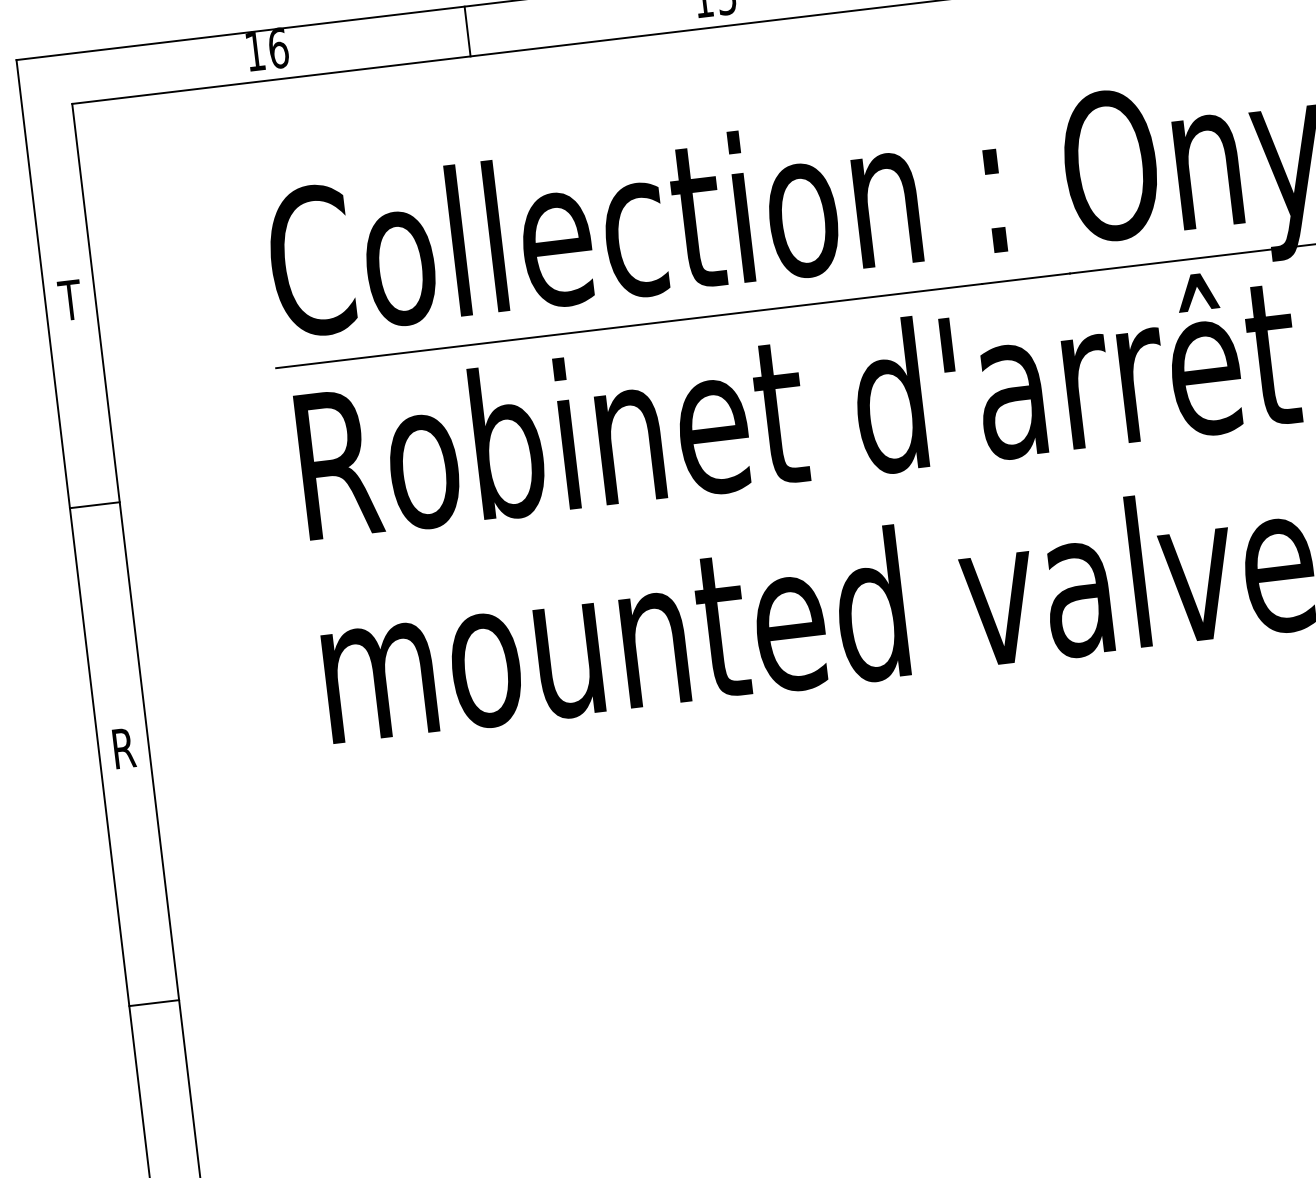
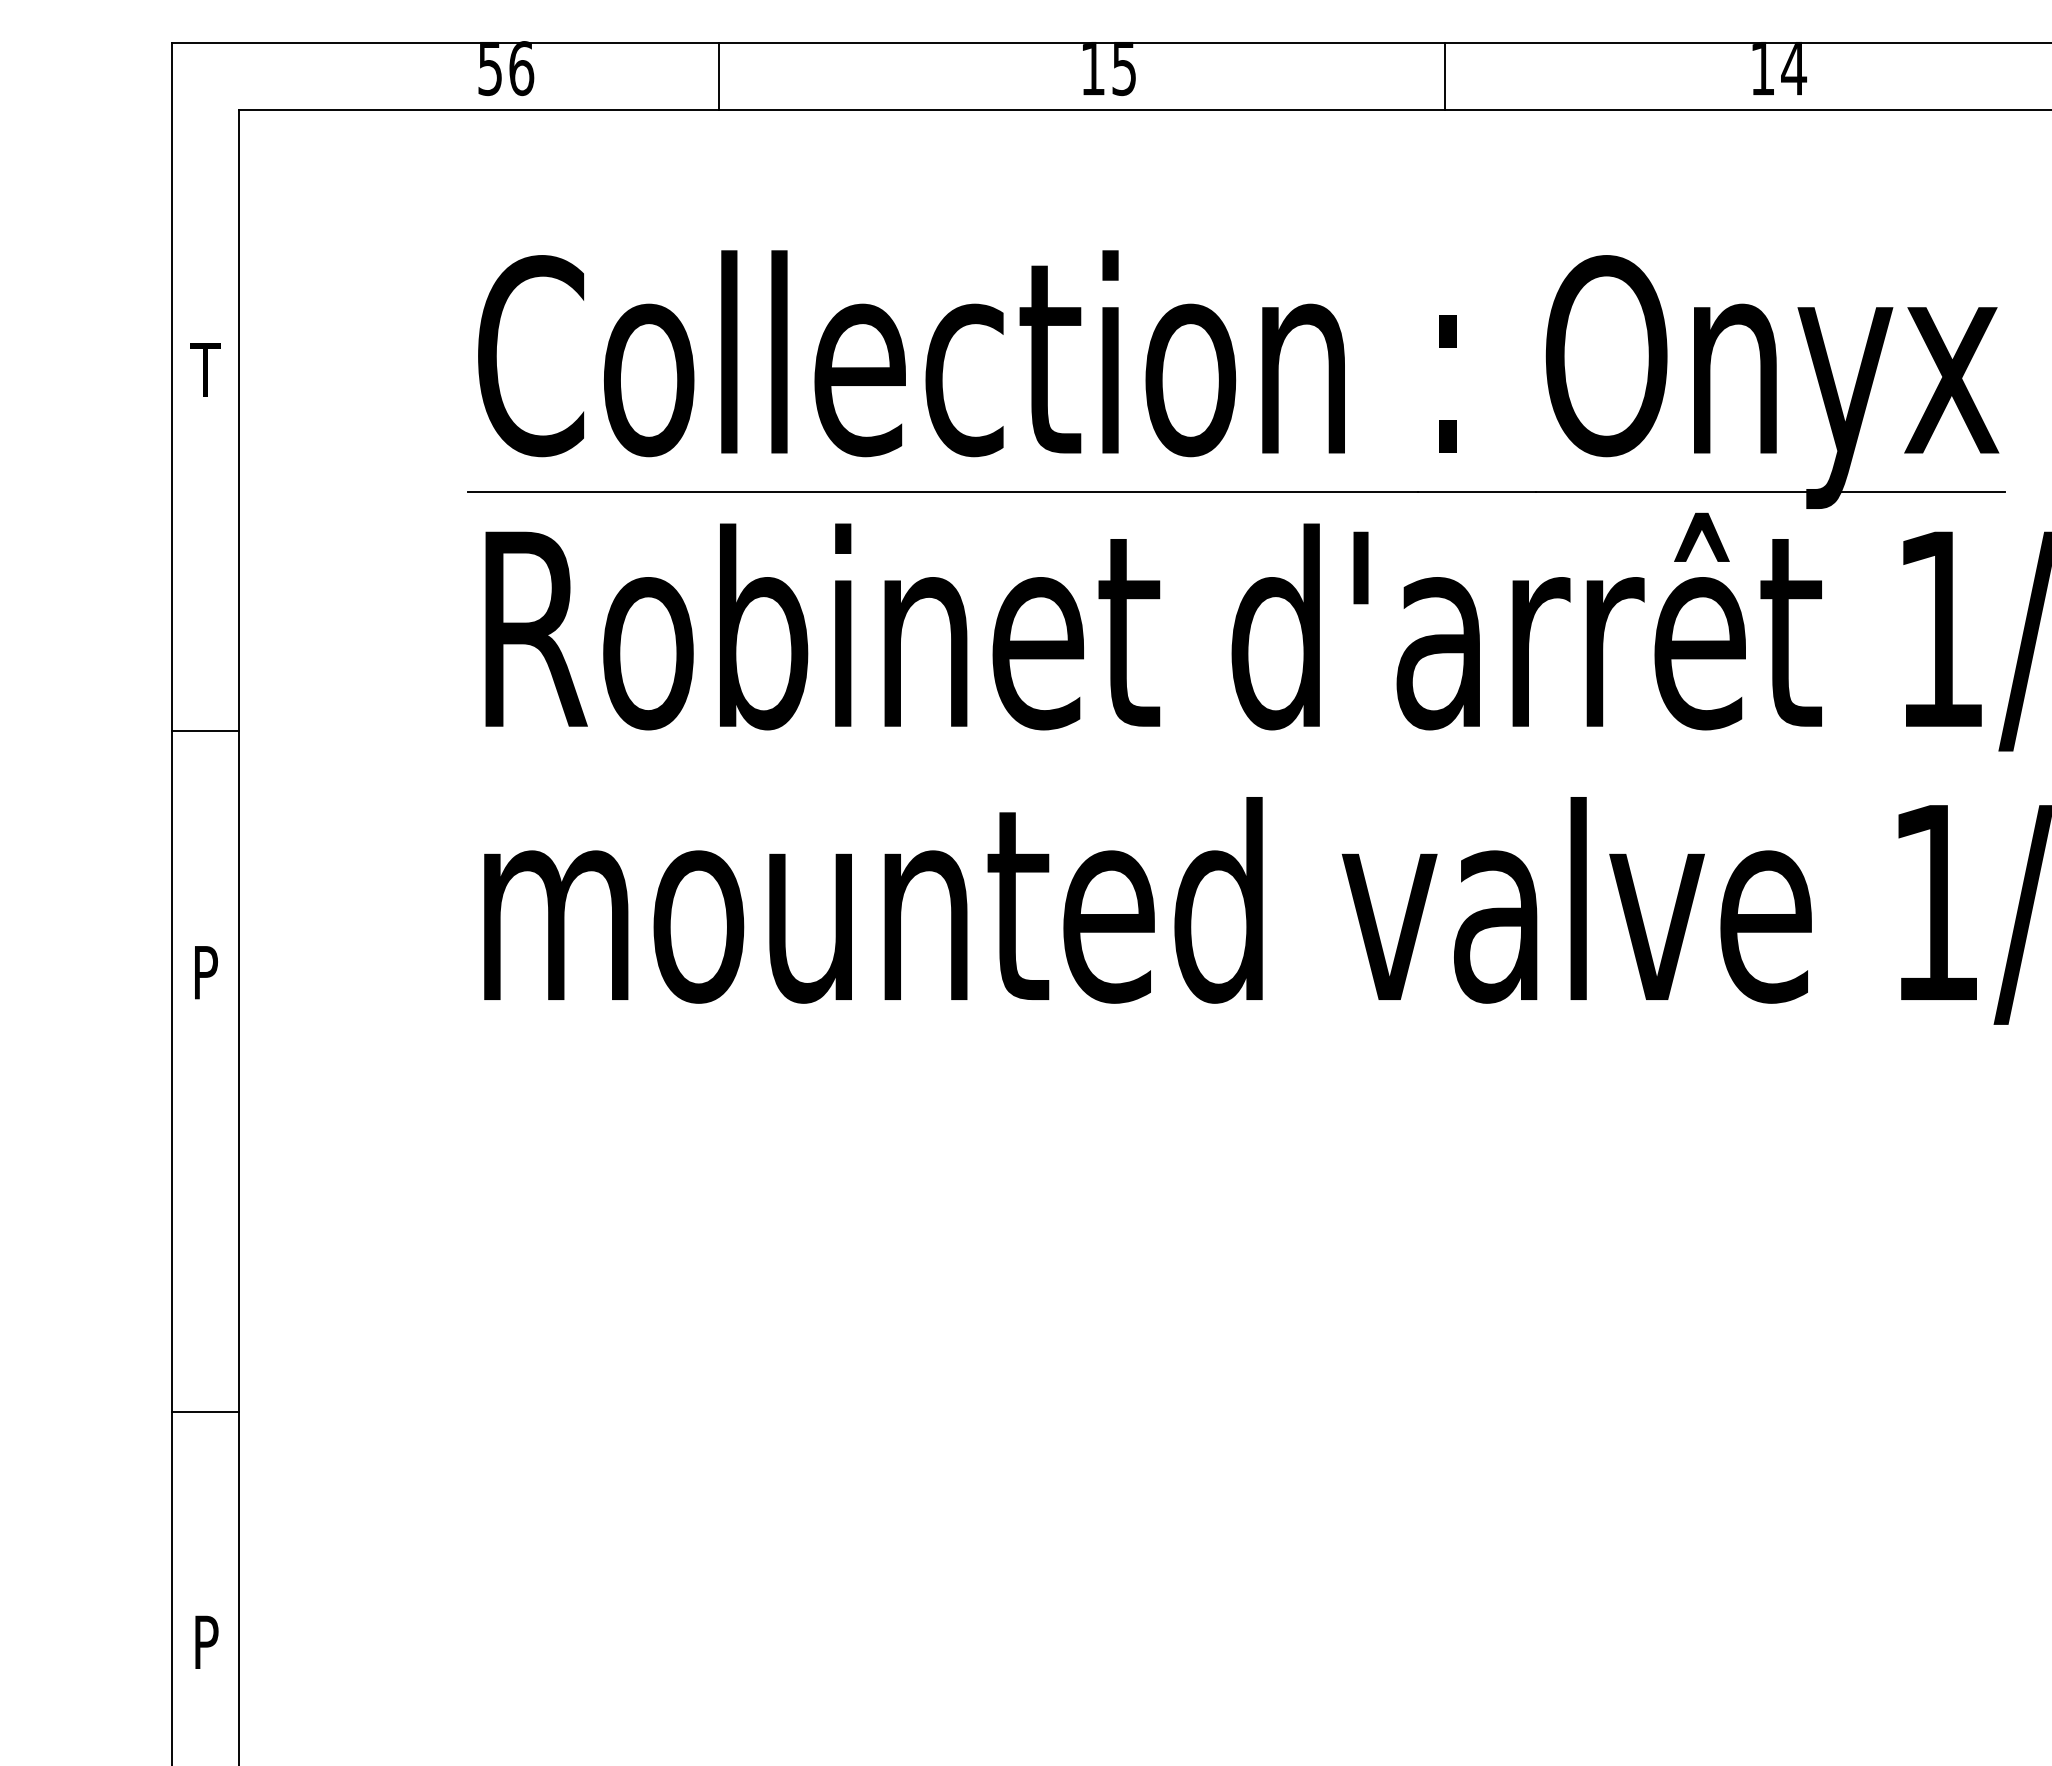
line: (467, 30) -> (719, 75), moved
text: (254, 52) -> (489, 70), 16 -> 56
line: (94, 505) -> (205, 730), moved
text: (124, 748) -> (206, 972), R -> P
line: (154, 1003) -> (205, 1412), moved

